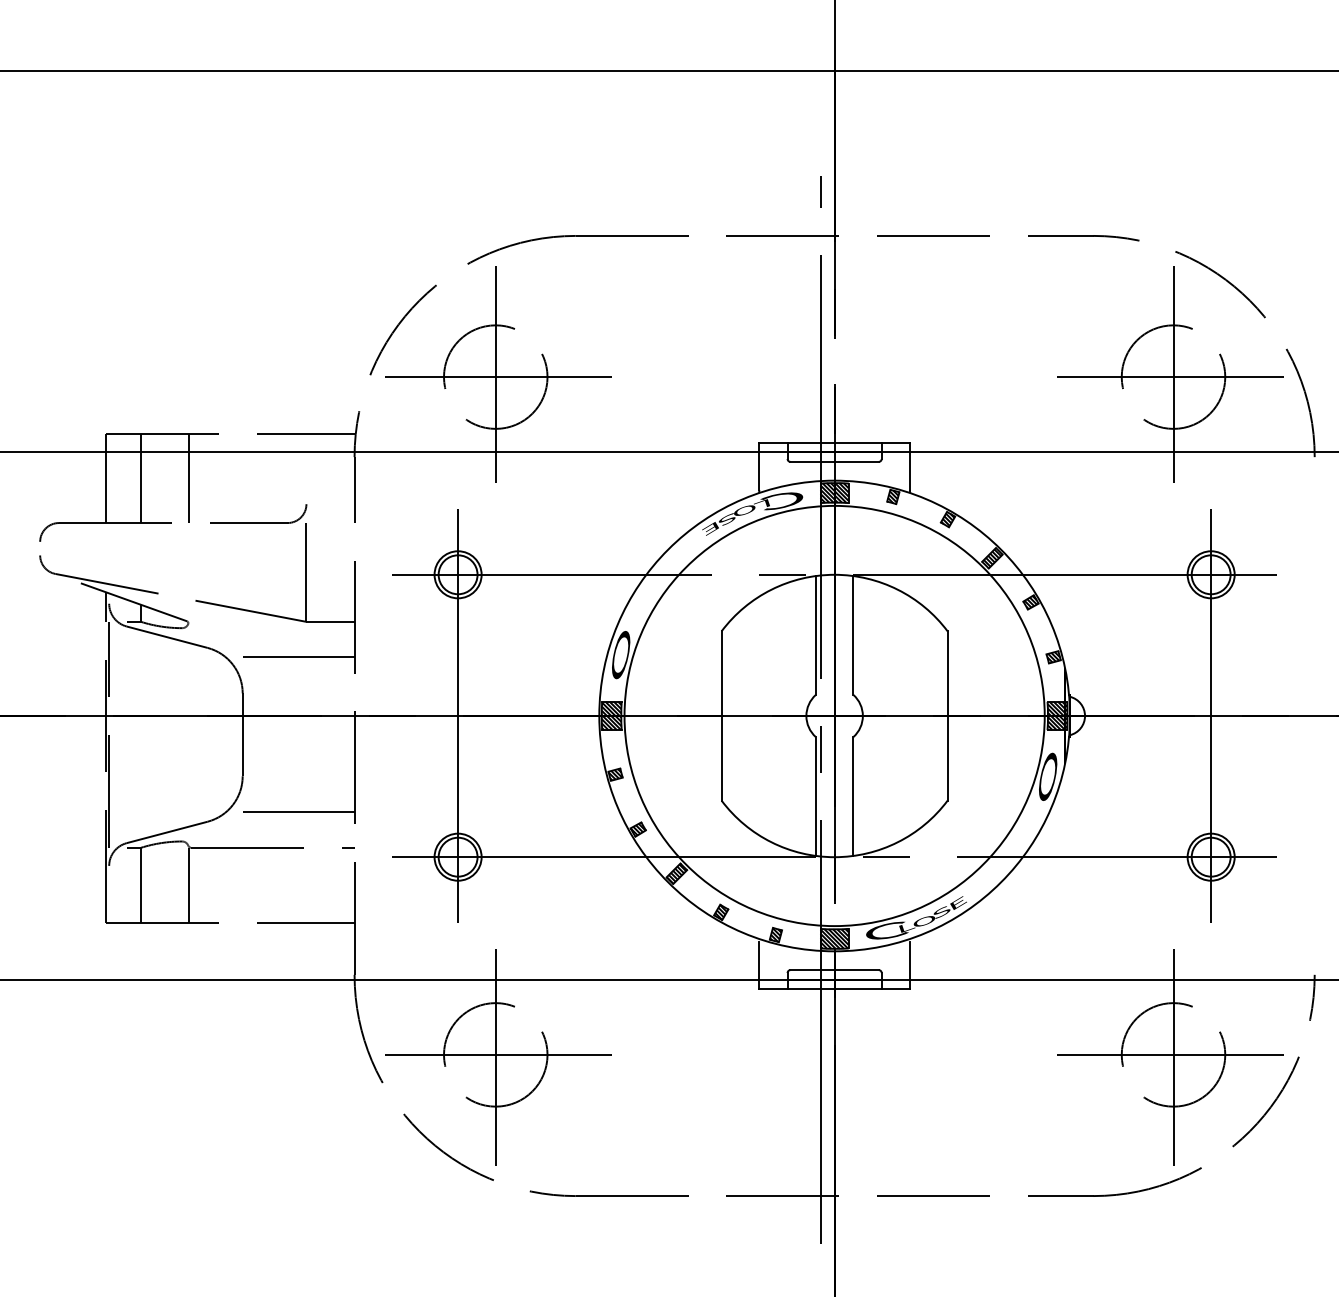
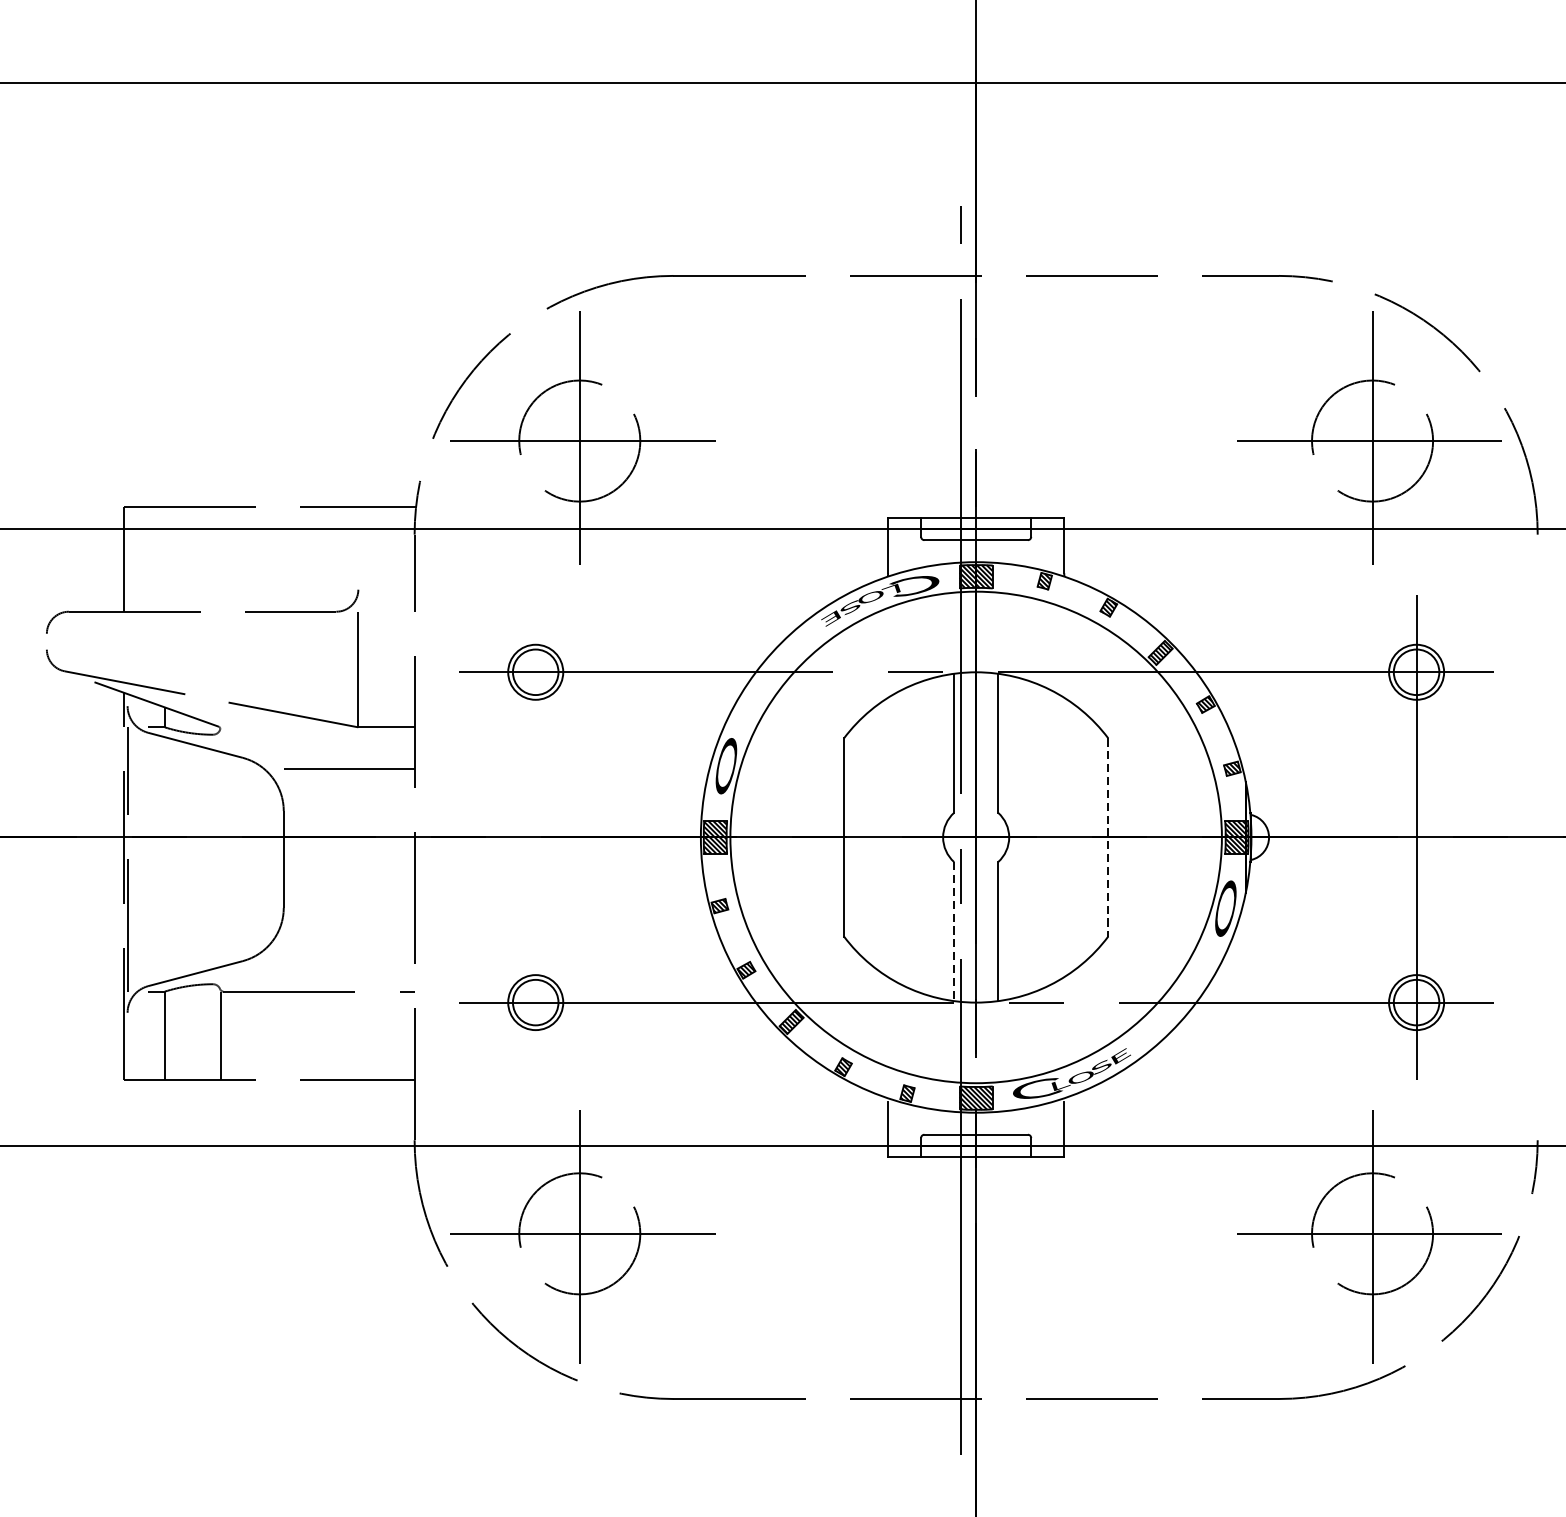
line: (141, 478) -> (165, 559), removed
line: (188, 478) -> (220, 559), removed
line: (458, 715) -> (536, 836), removed
line: (947, 716) -> (1108, 838), solid -> dashed
line: (815, 796) -> (953, 931), solid -> dashed
line: (298, 812) -> (349, 950), removed

